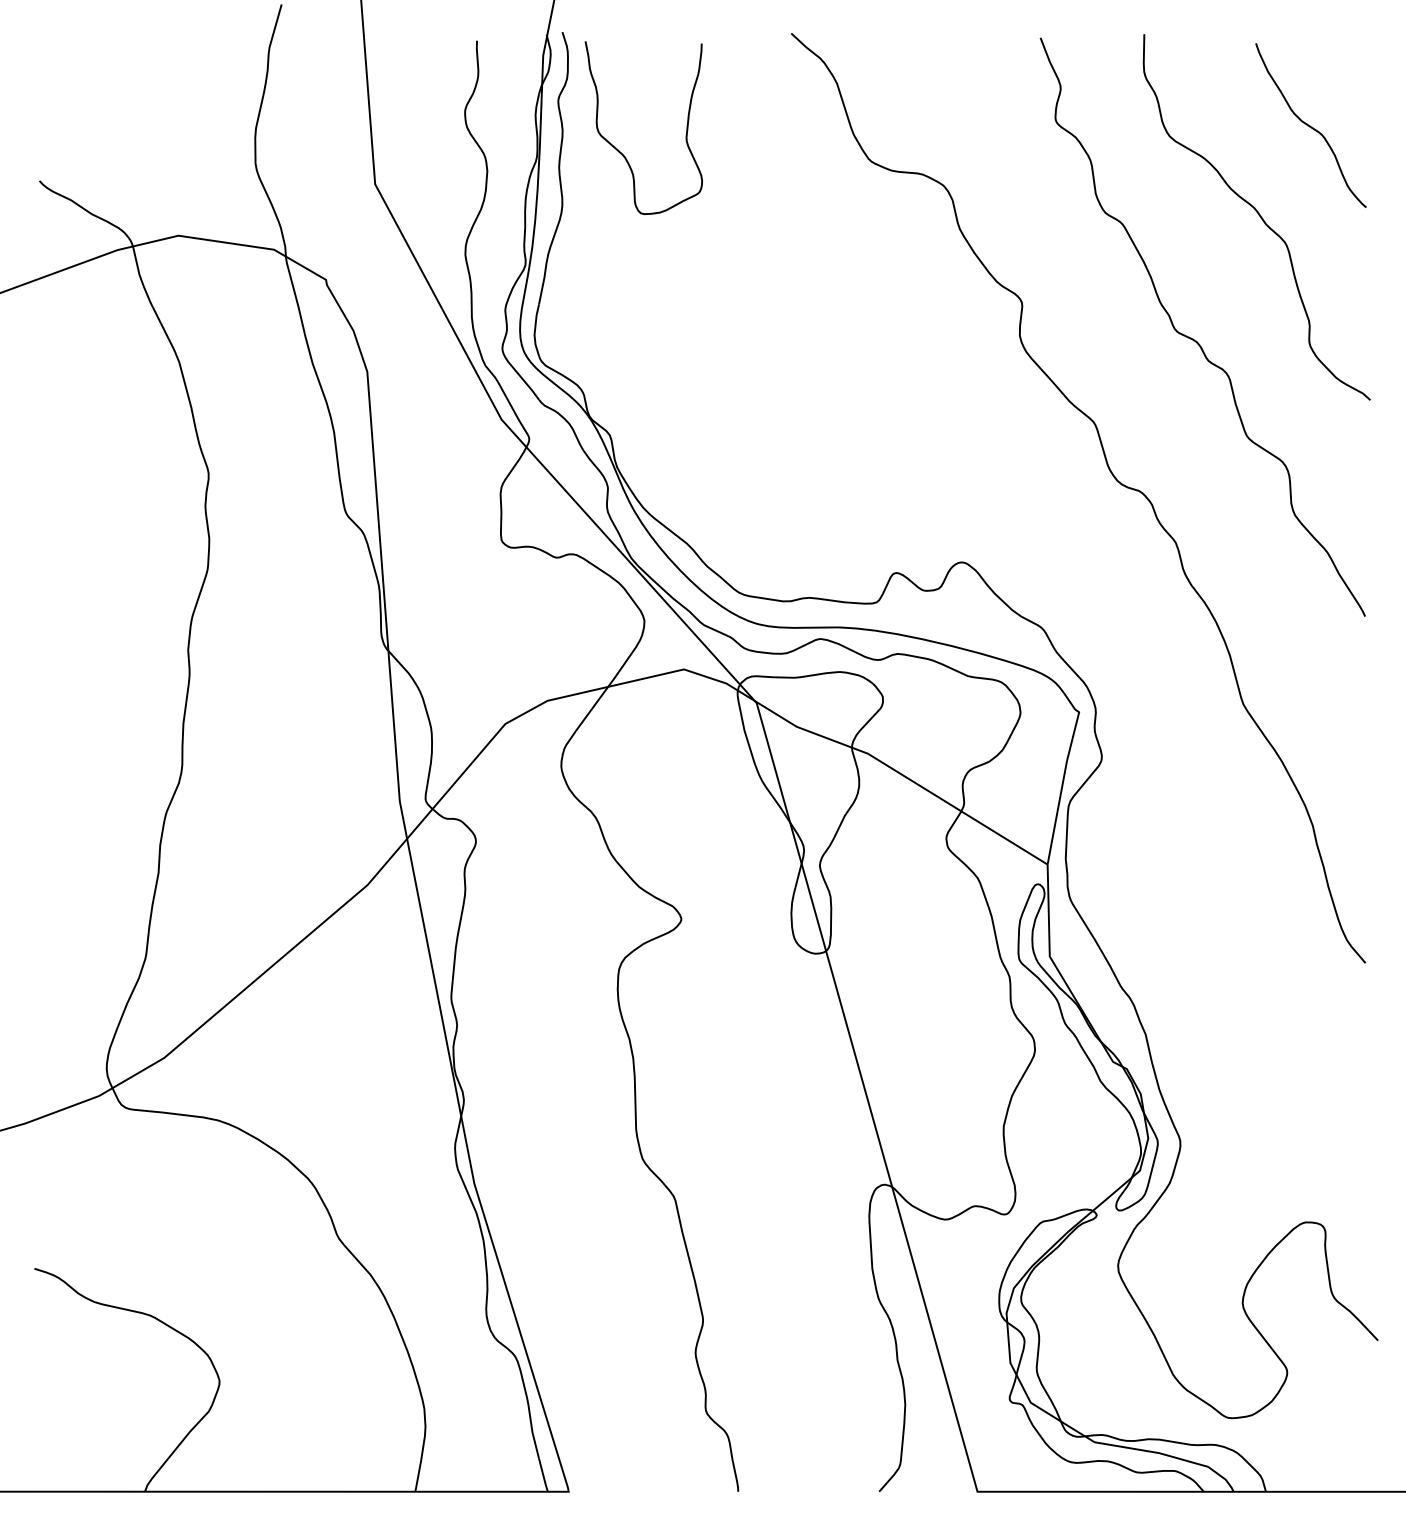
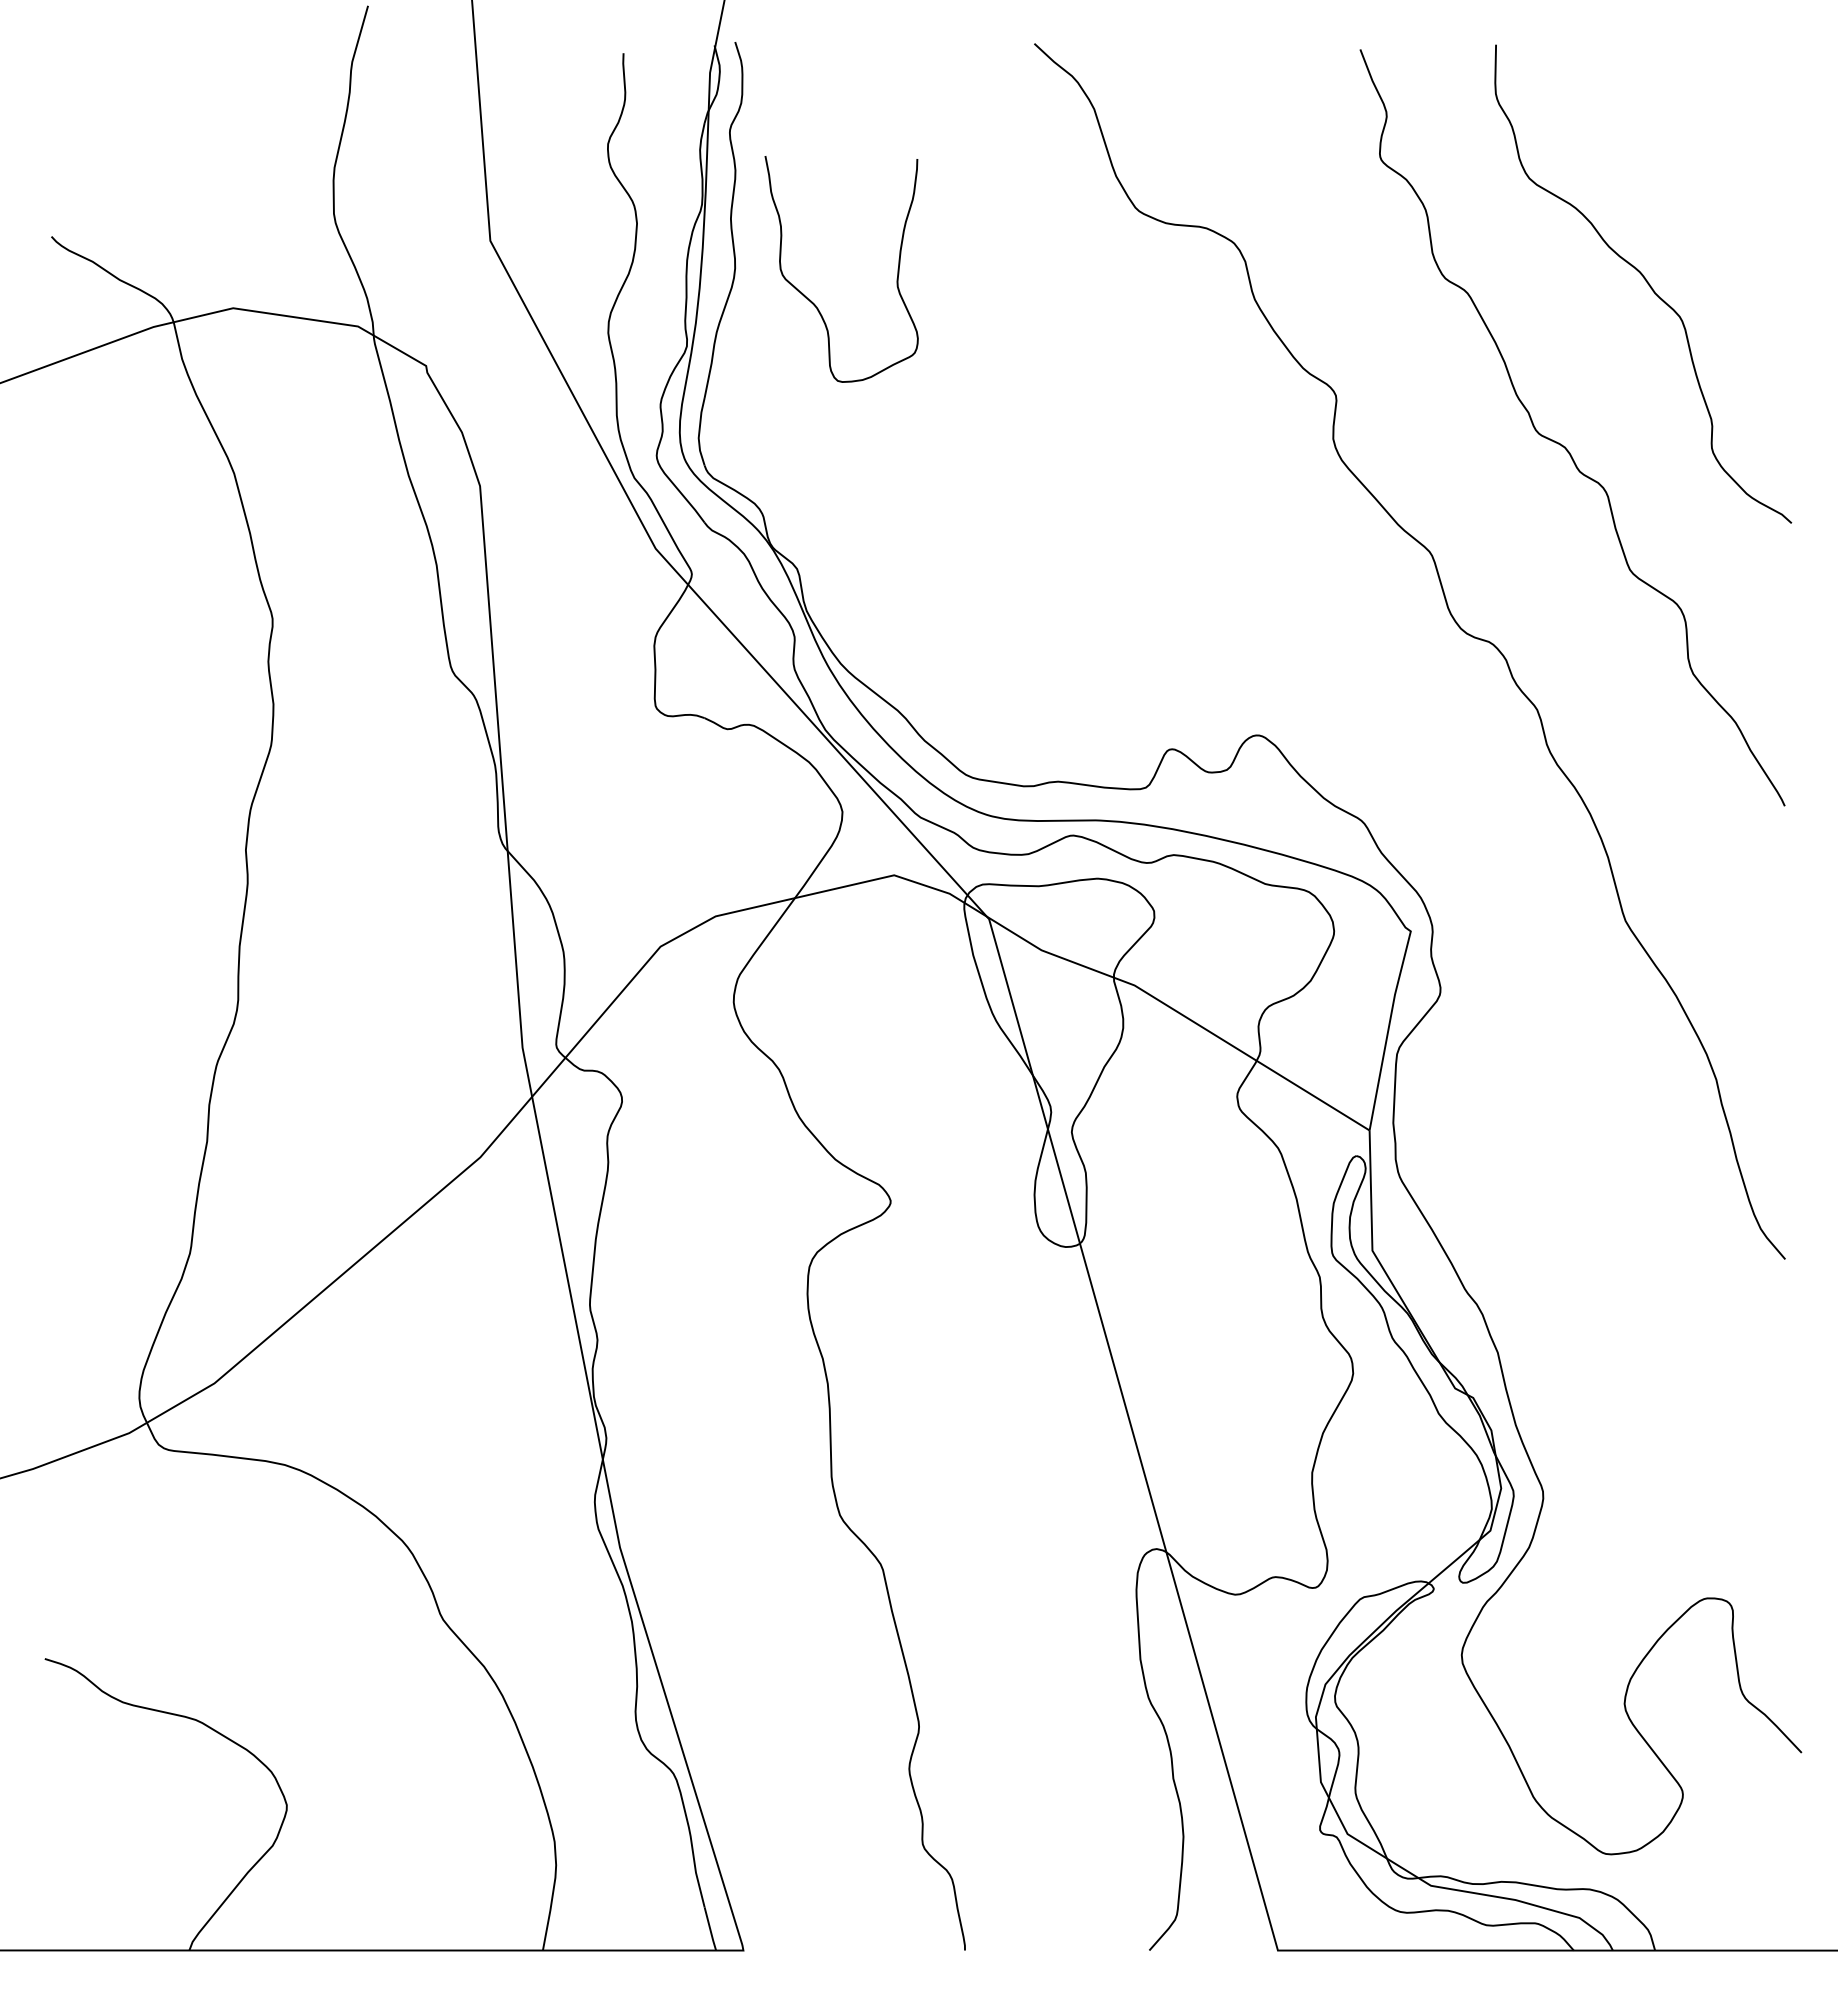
curve: (1310, 125) -> (1713, 164), removed
curve: (620, 151) -> (810, 299), moved

